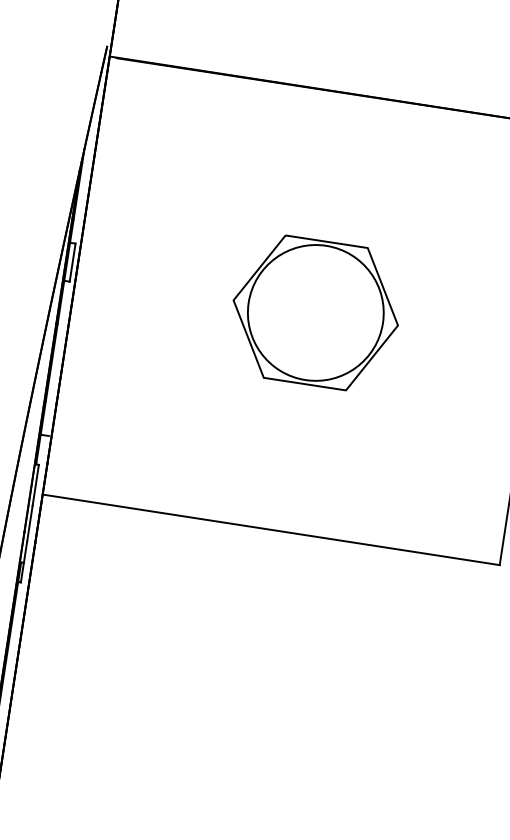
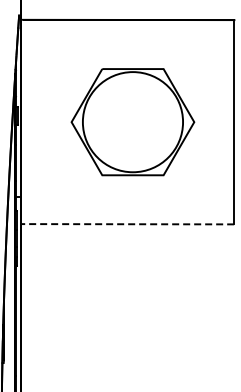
part: (315, 313) -> (132, 122), size x1.6
line: (270, 530) -> (127, 224), solid -> dashed

